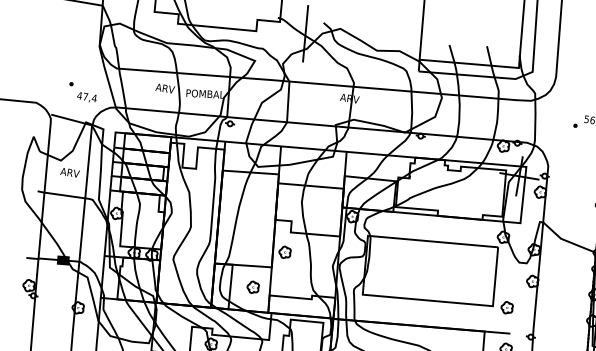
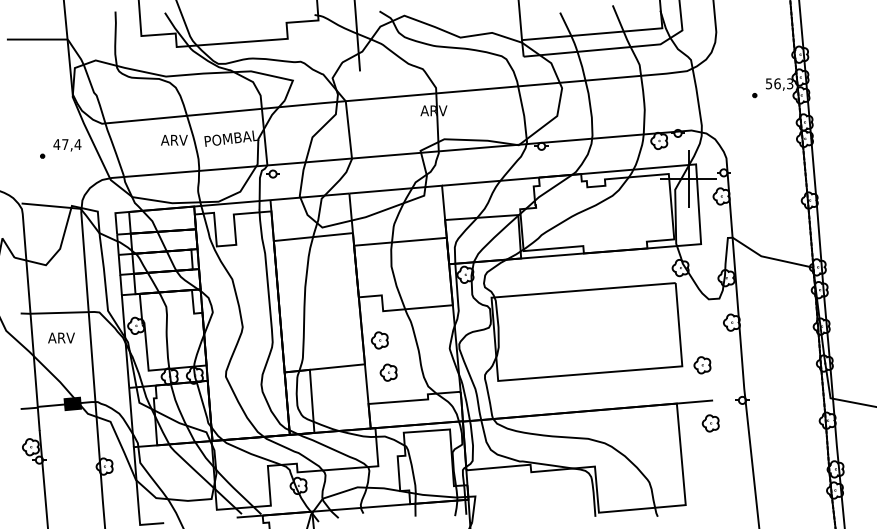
text: (87, 97) -> (67, 145), moved
text: (70, 172) -> (61, 337), moved
part: (253, 287) -> (388, 372), moved

